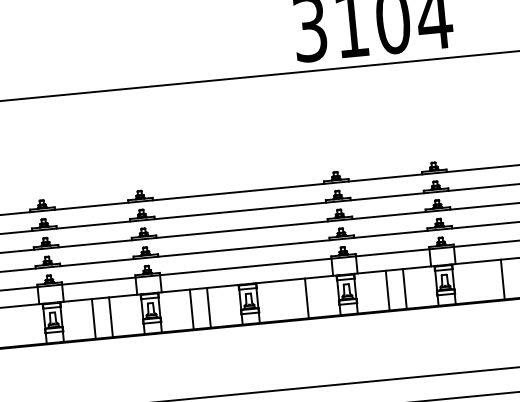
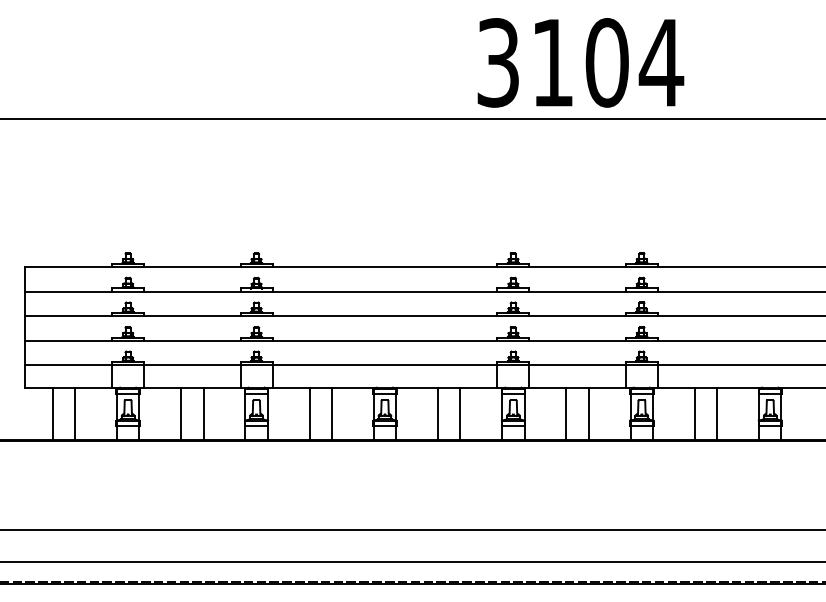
line: (485, 281) -> (694, 413), added
line: (289, 299) -> (437, 413), added
line: (13, 326) -> (75, 413), added

